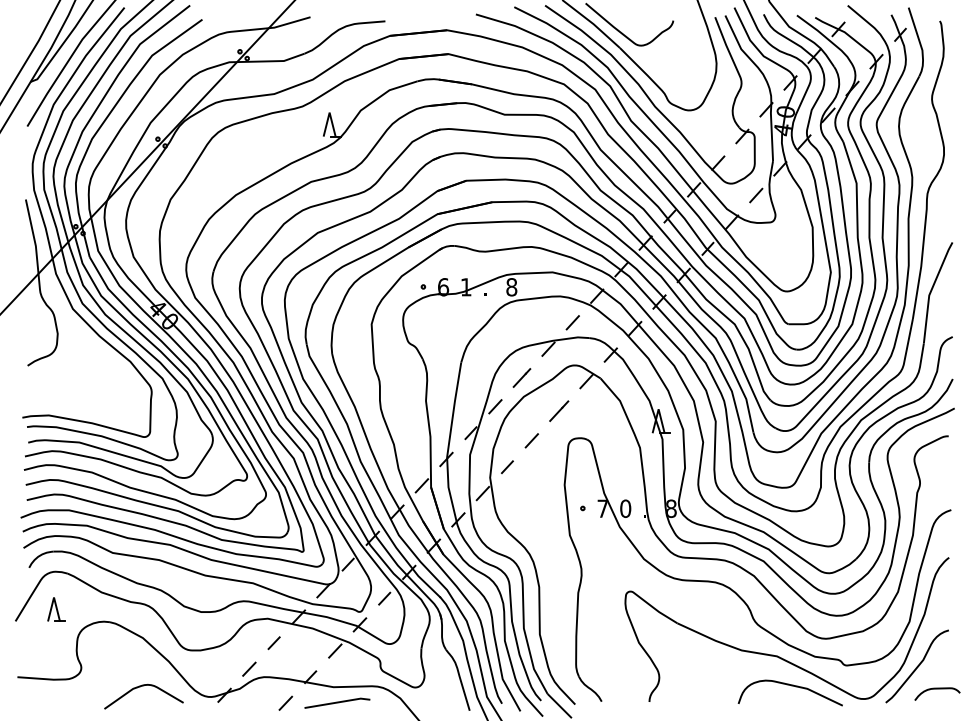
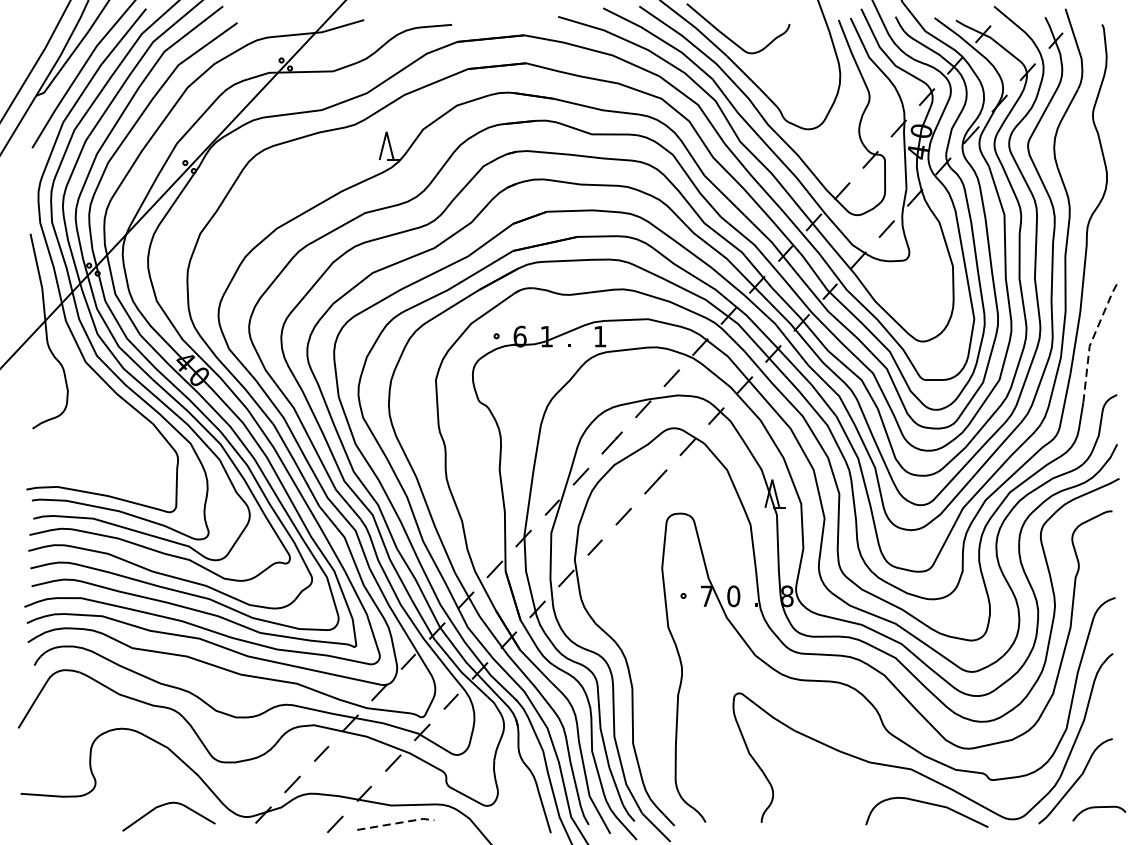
text: (511, 287) -> (599, 336), 8 -> 1
line: (931, 290) -> (1092, 340), solid -> dashed
part: (56, 609) -> (66, 714), removed
line: (338, 702) -> (397, 823), solid -> dashed

